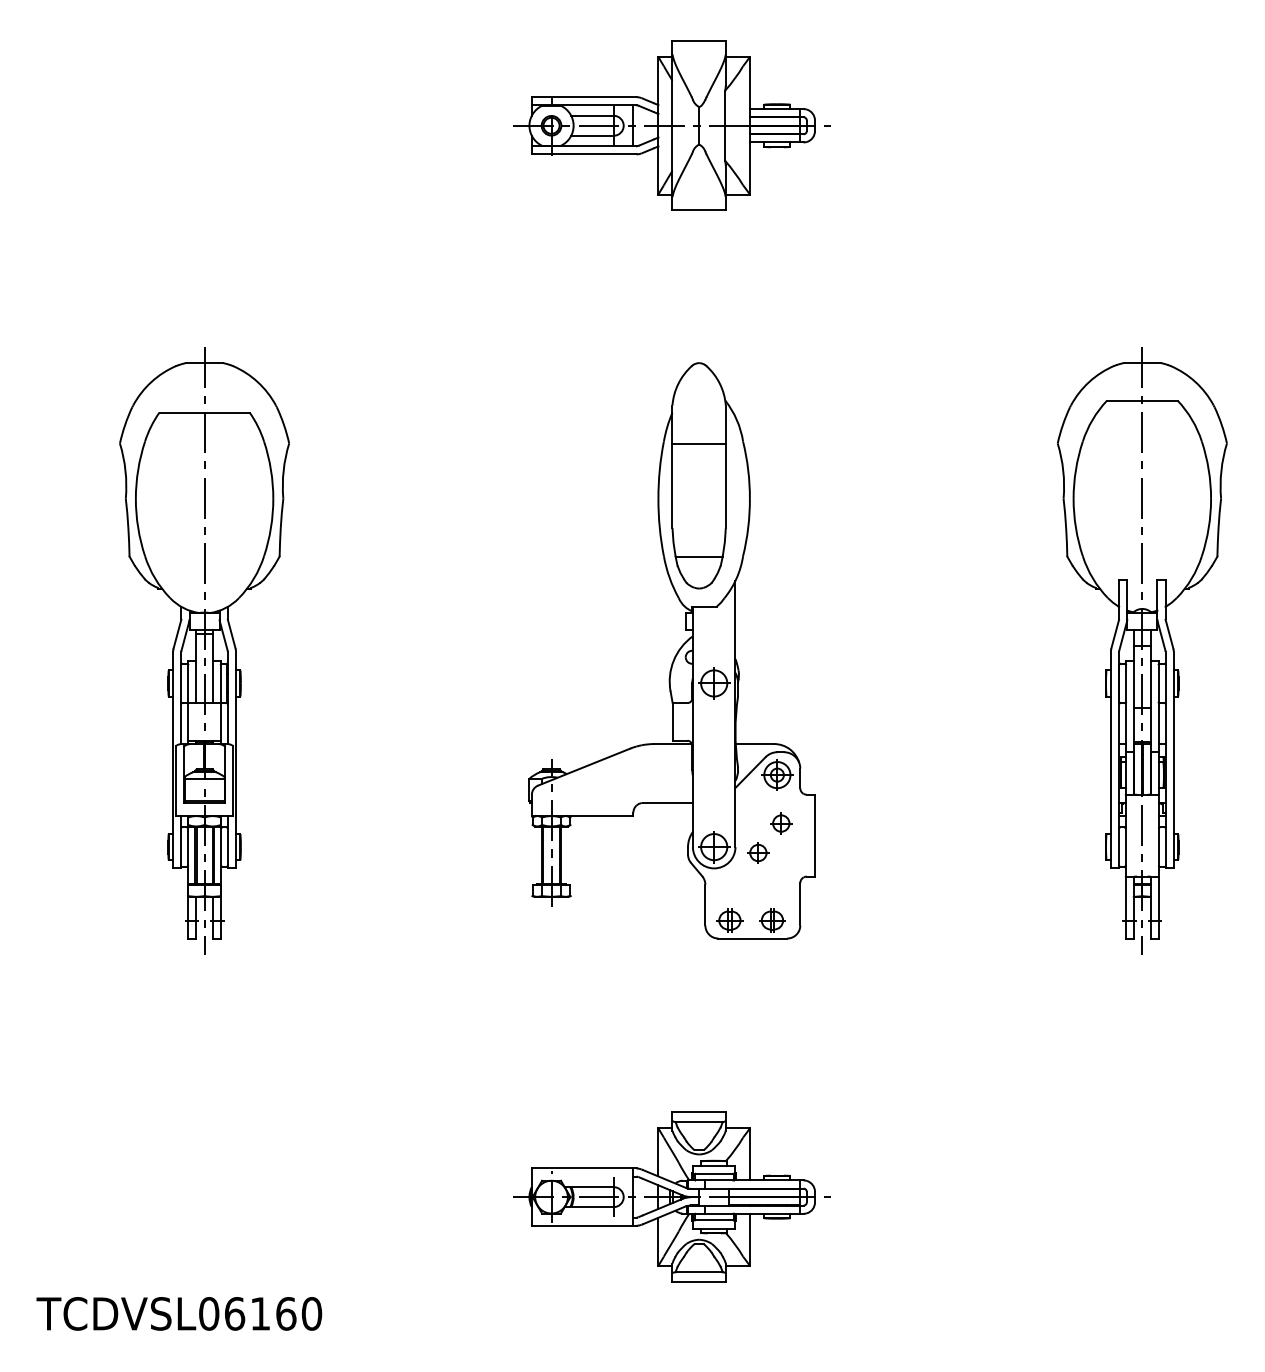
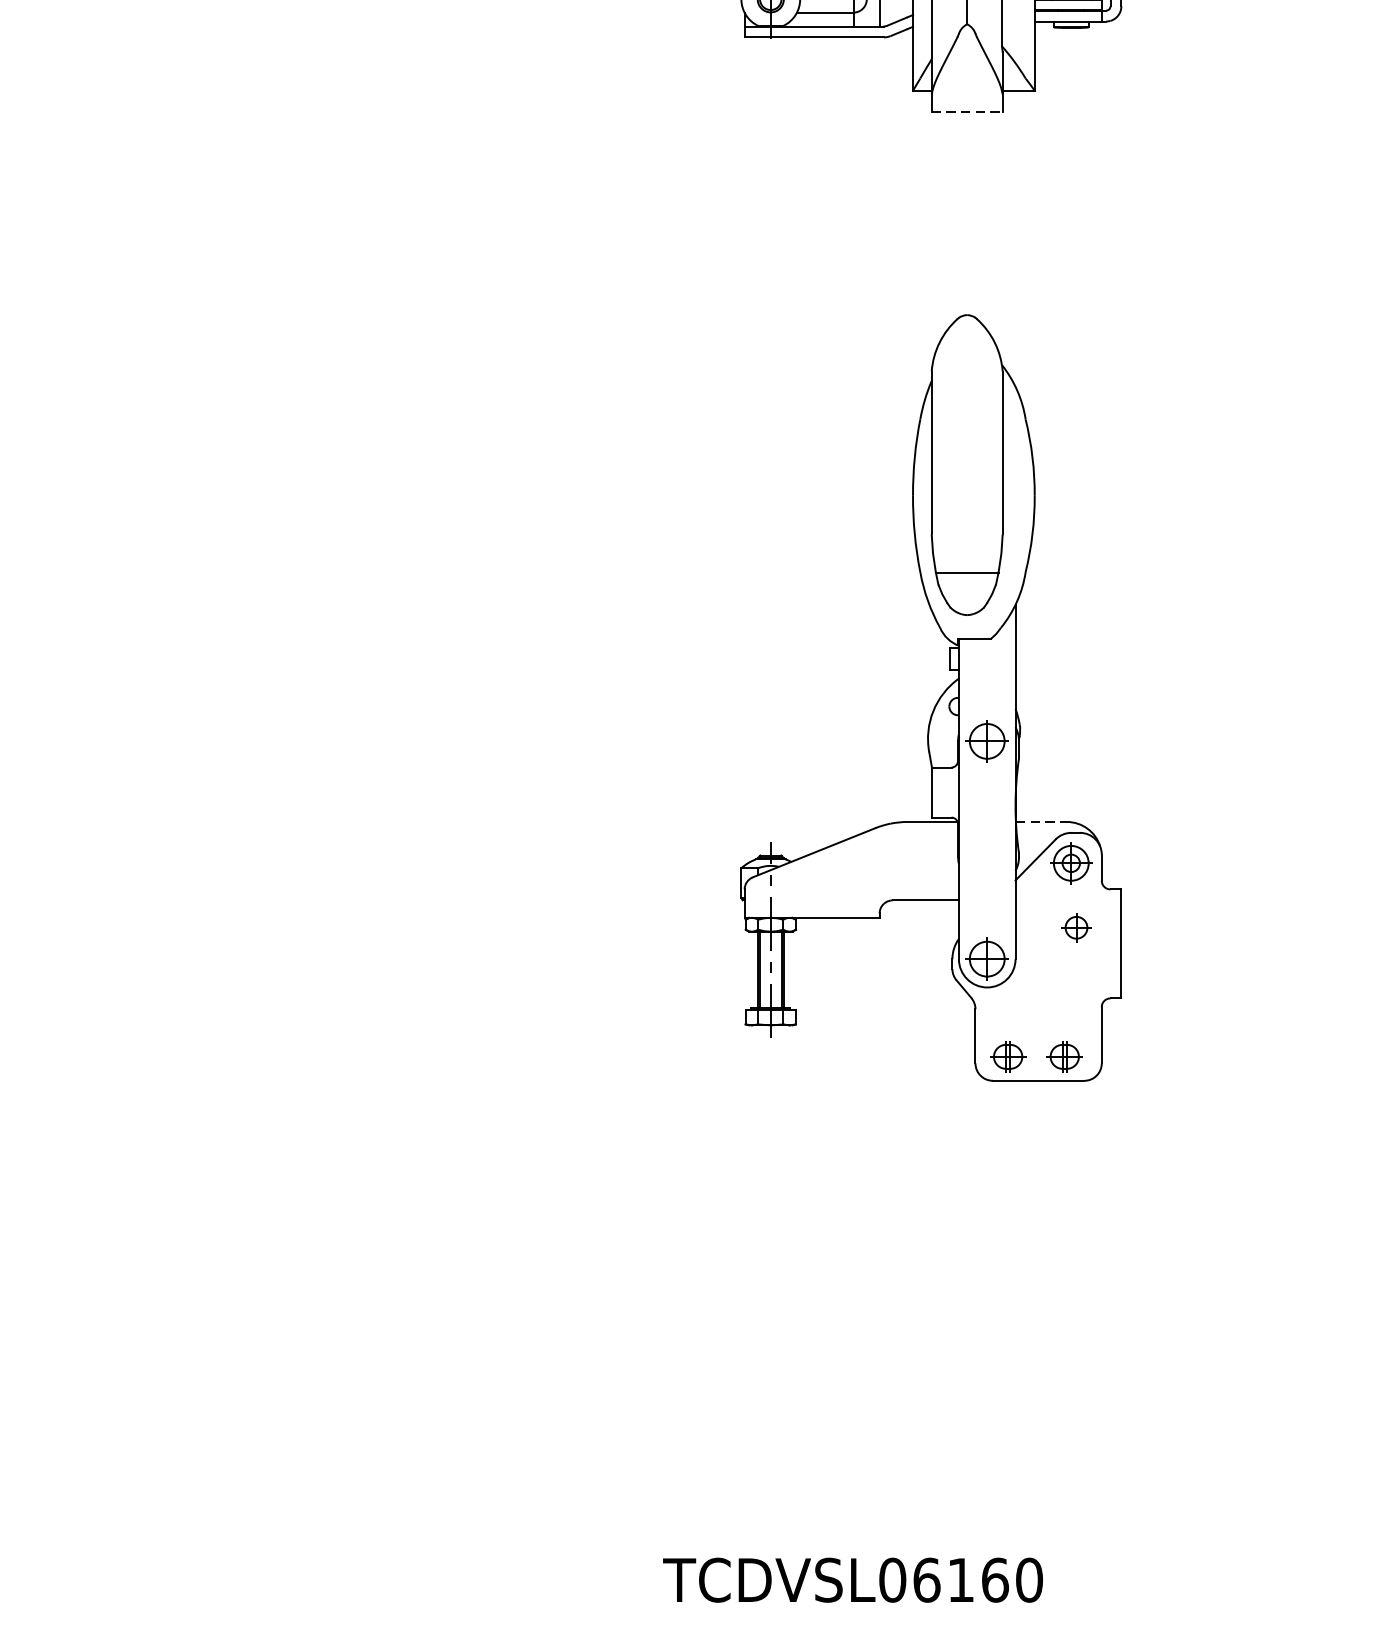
line: (699, 210) -> (967, 112), solid -> dashed
line: (698, 443) -> (966, 422), removed
part: (204, 650) -> (309, 697), removed
line: (755, 744) -> (1042, 822), solid -> dashed
part: (758, 852) -> (1046, 966), removed
part: (671, 1196) -> (930, 1424), removed
text: (179, 1313) -> (853, 1579), moved

